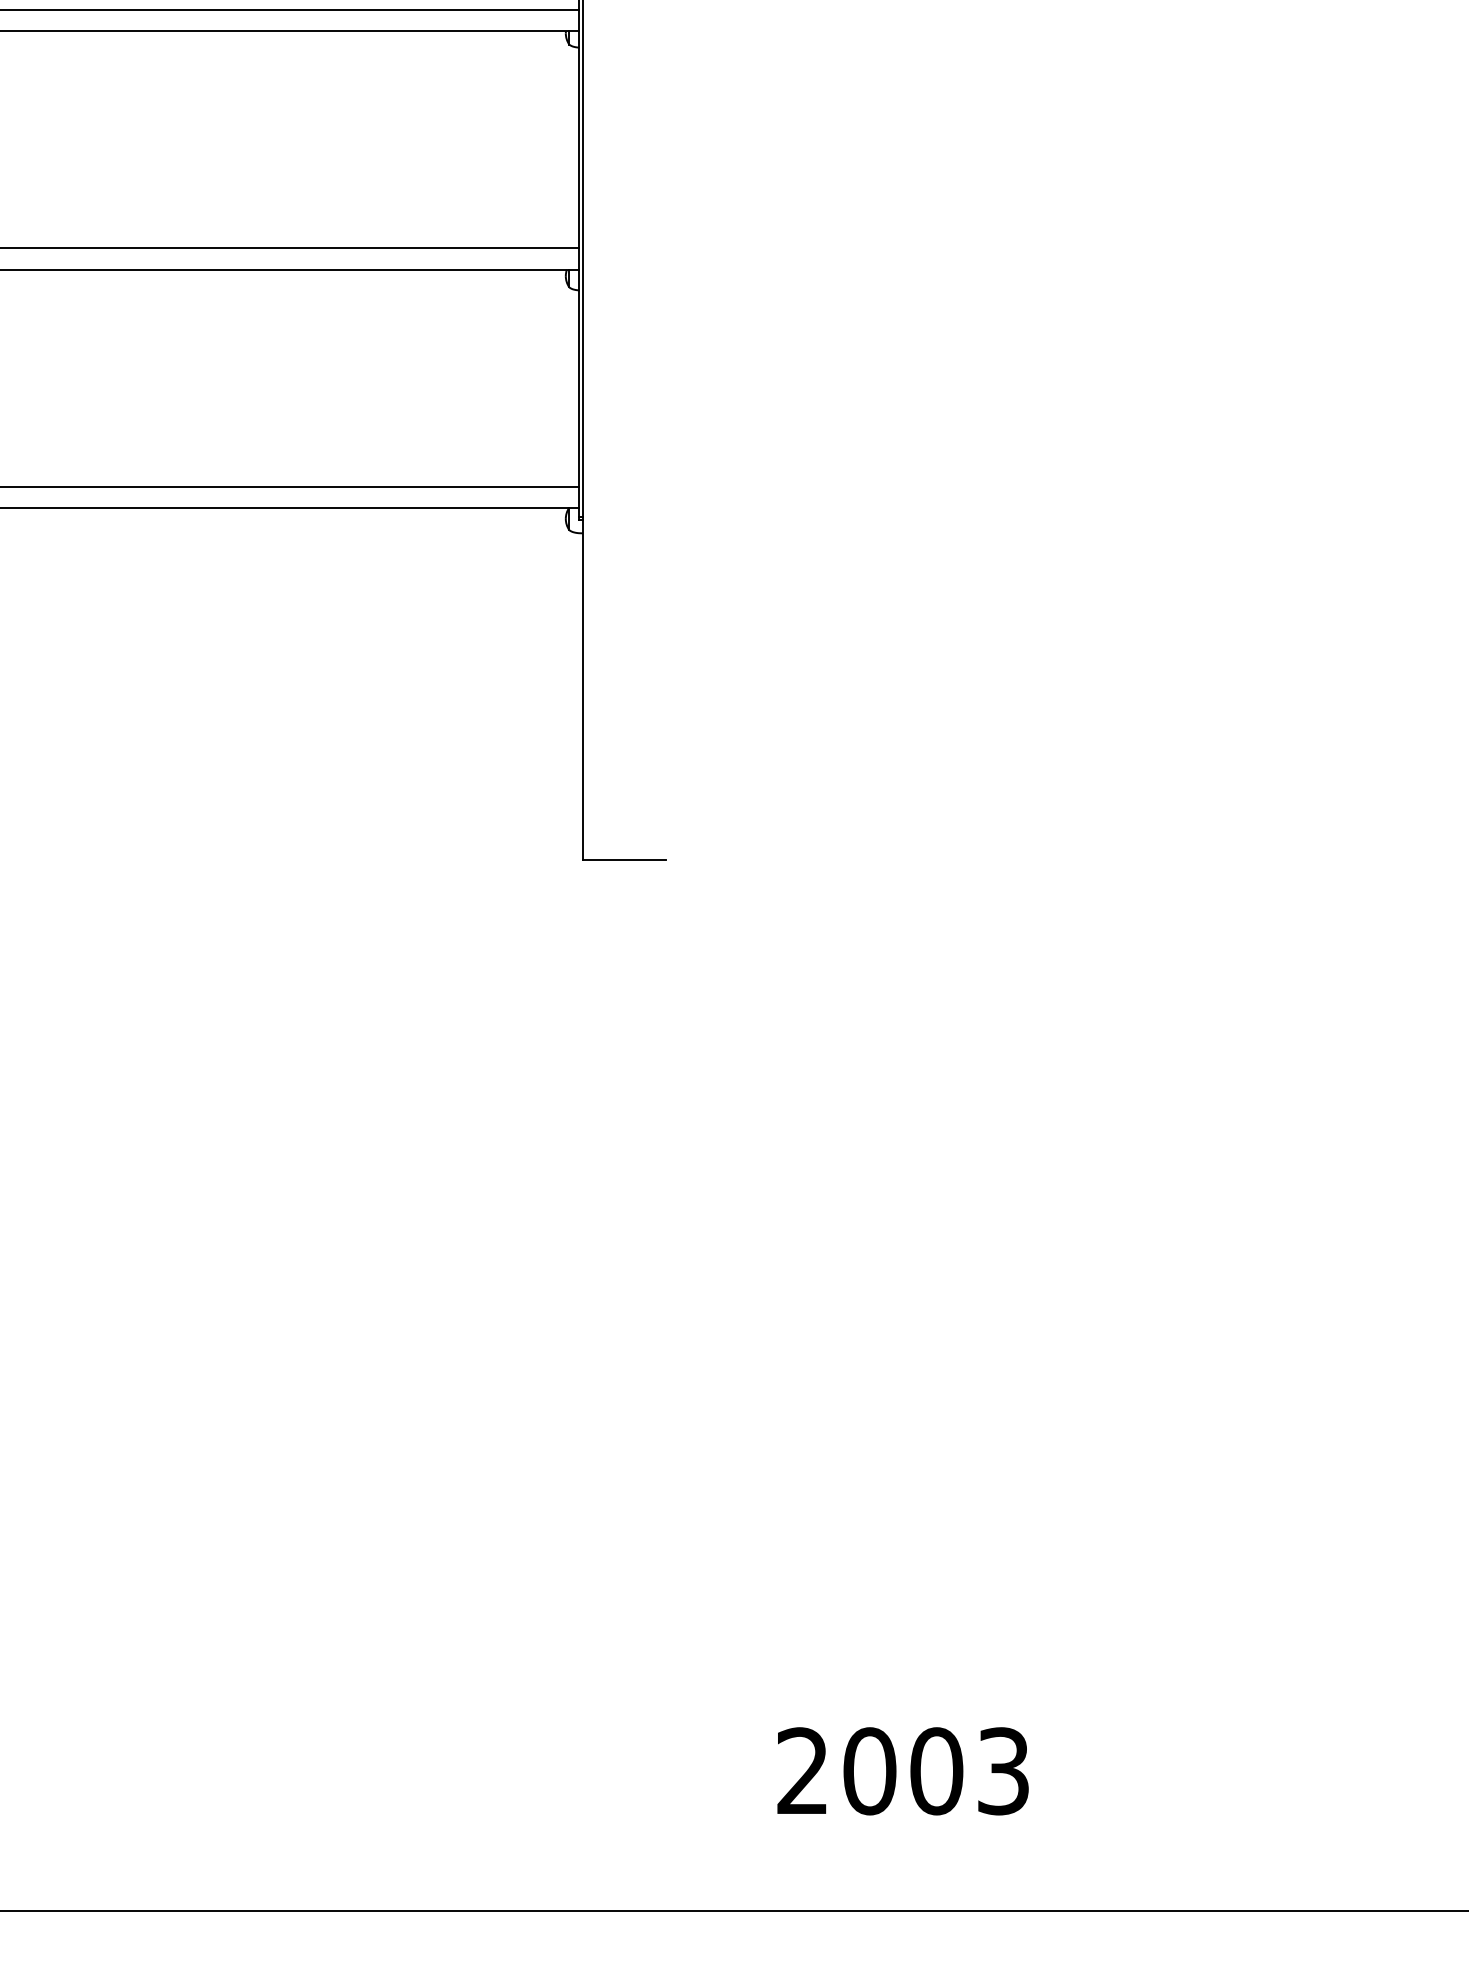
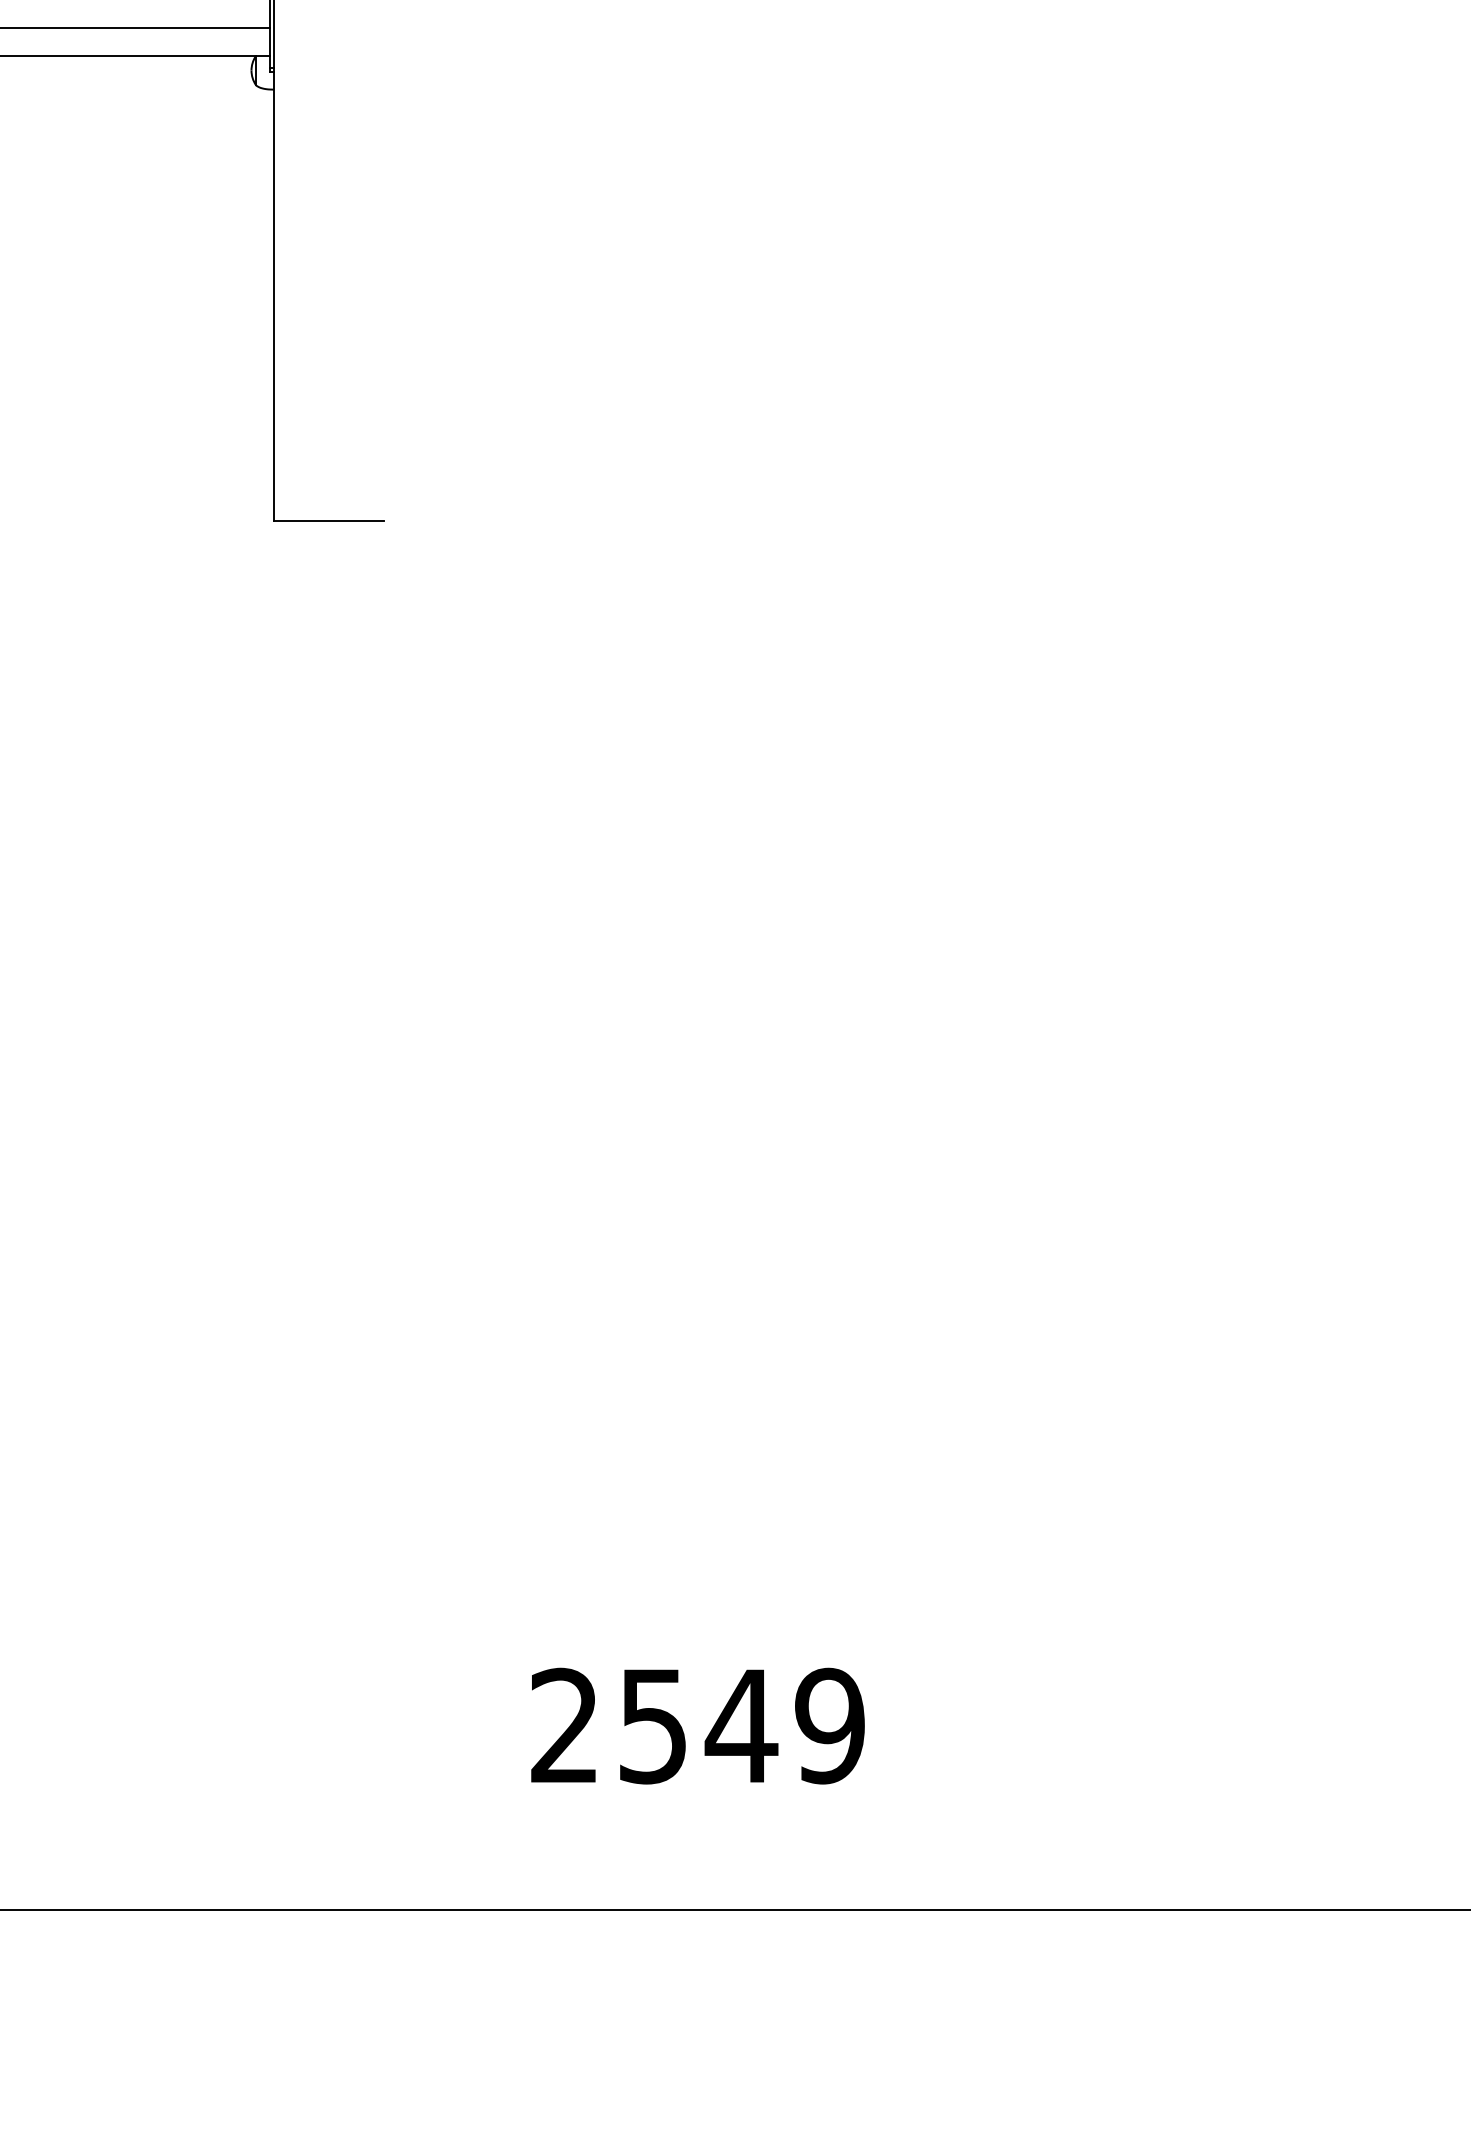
text: (936, 1771) -> (741, 1726), 2003 -> 2549

